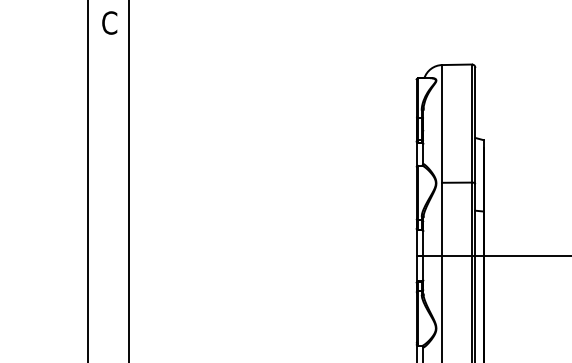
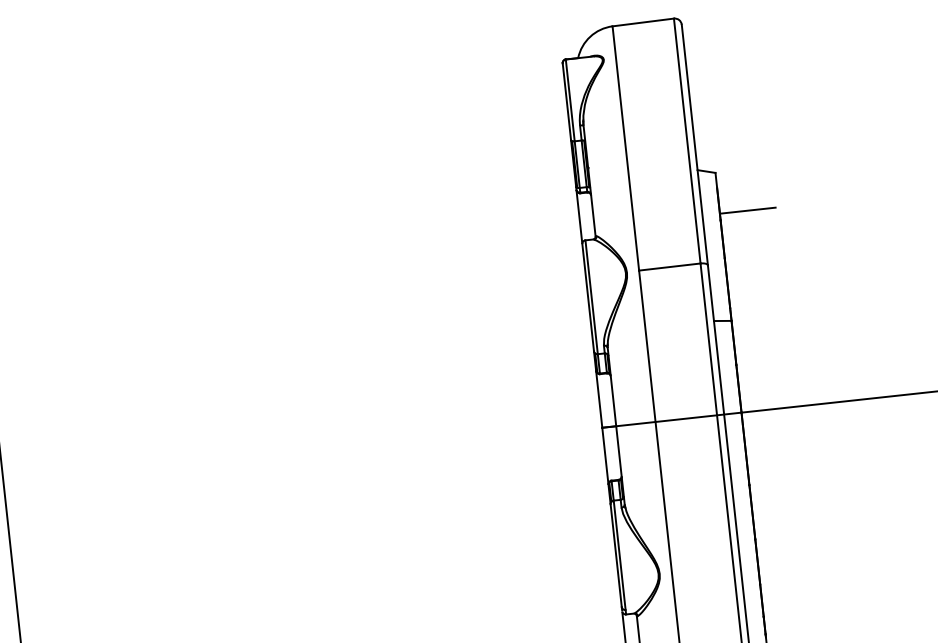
line: (496, 159) -> (746, 210), added

